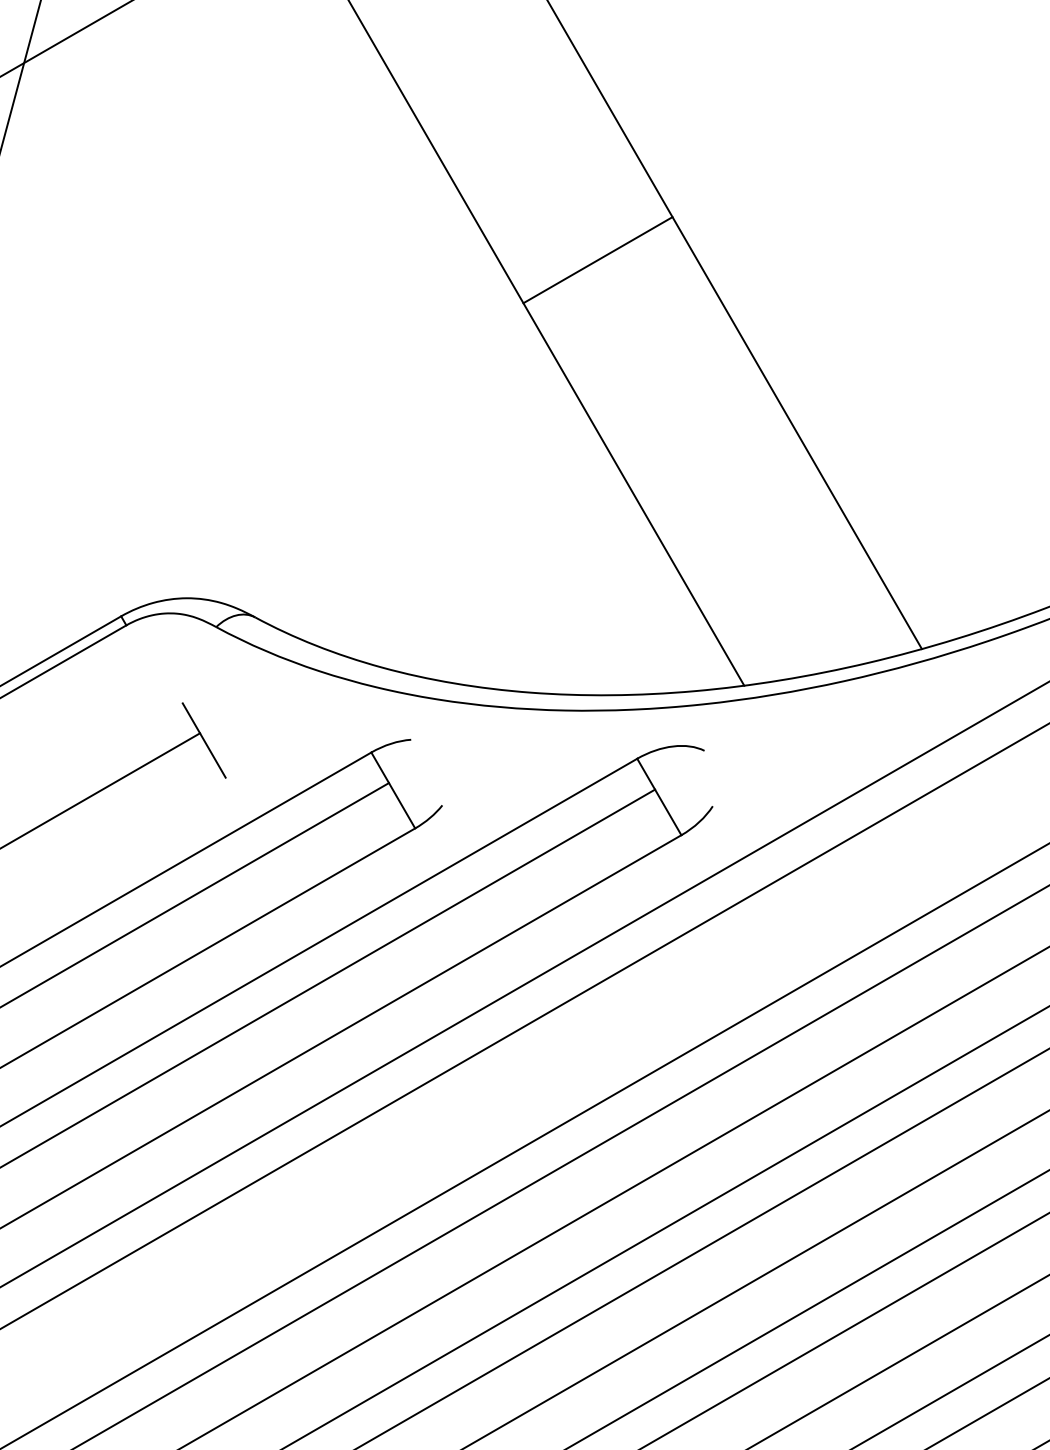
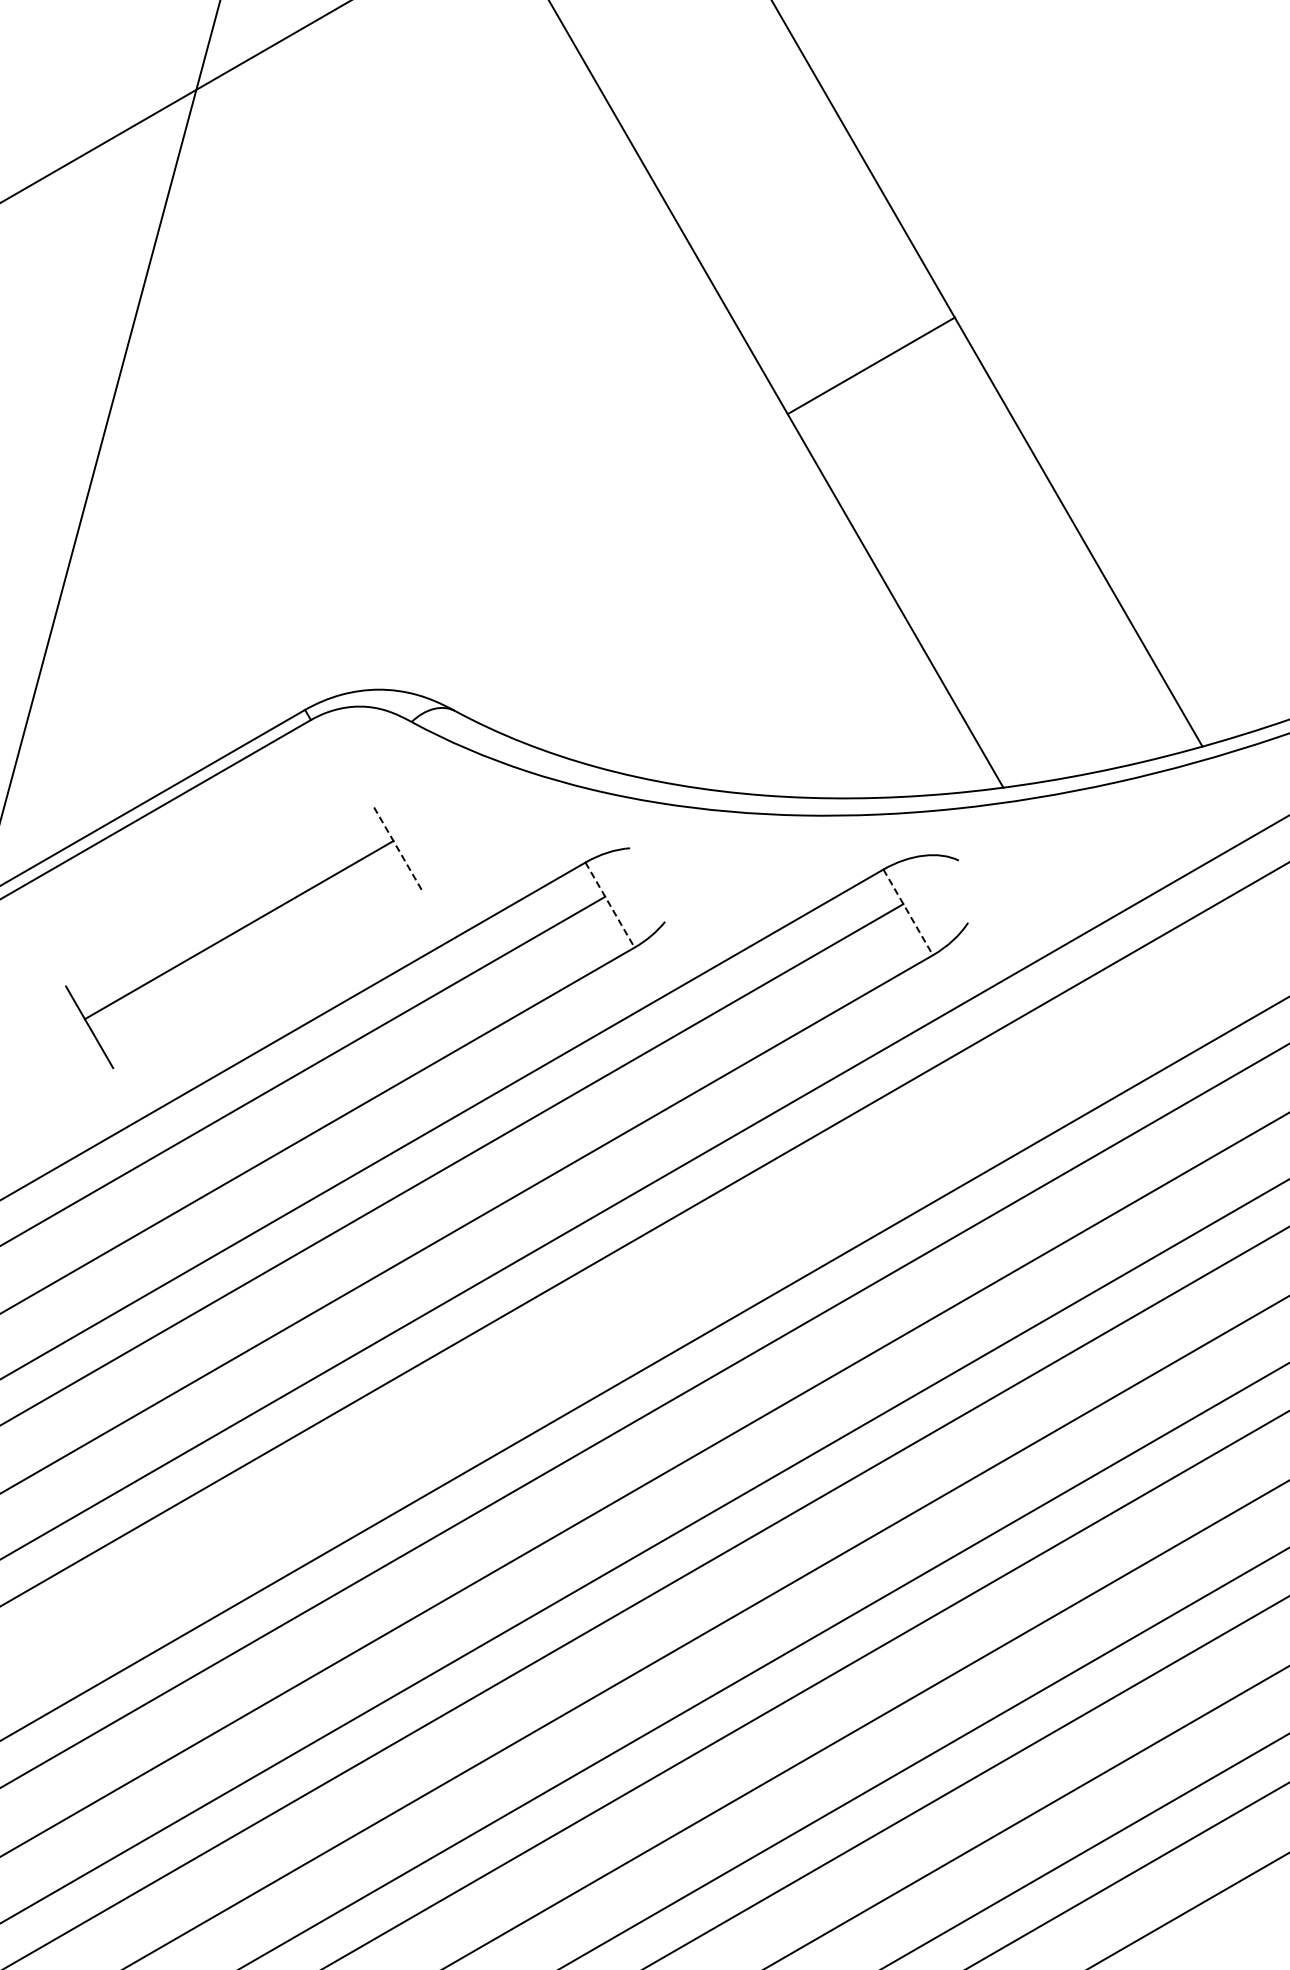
line: (598, 259) -> (871, 365), moved
line: (204, 740) -> (398, 849), solid -> dashed
line: (393, 790) -> (610, 905), solid -> dashed
line: (659, 797) -> (908, 912), solid -> dashed

